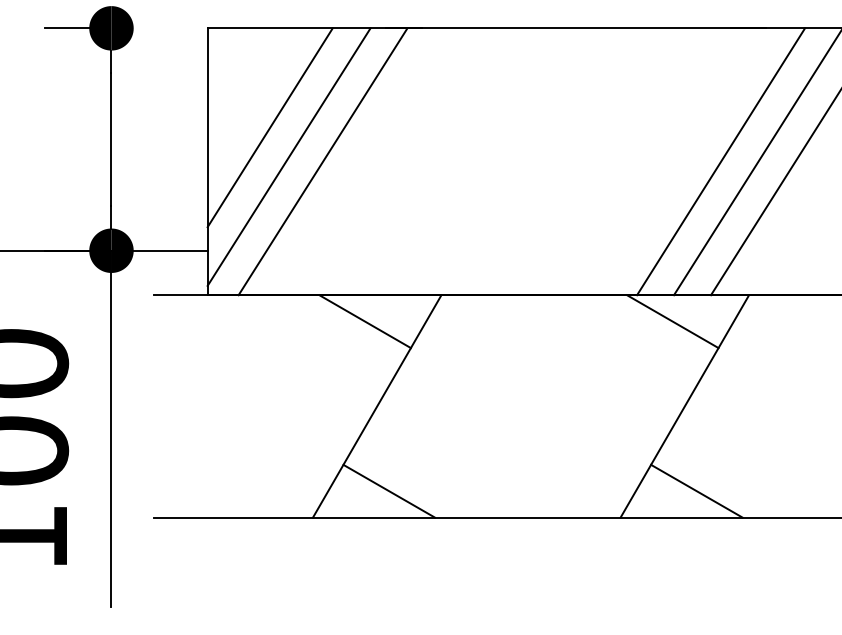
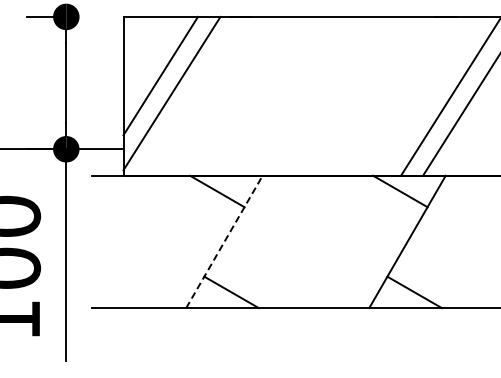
line: (321, 160) -> (191, 95), removed
line: (721, 160) -> (429, 95), removed
line: (377, 405) -> (224, 241), solid -> dashed

